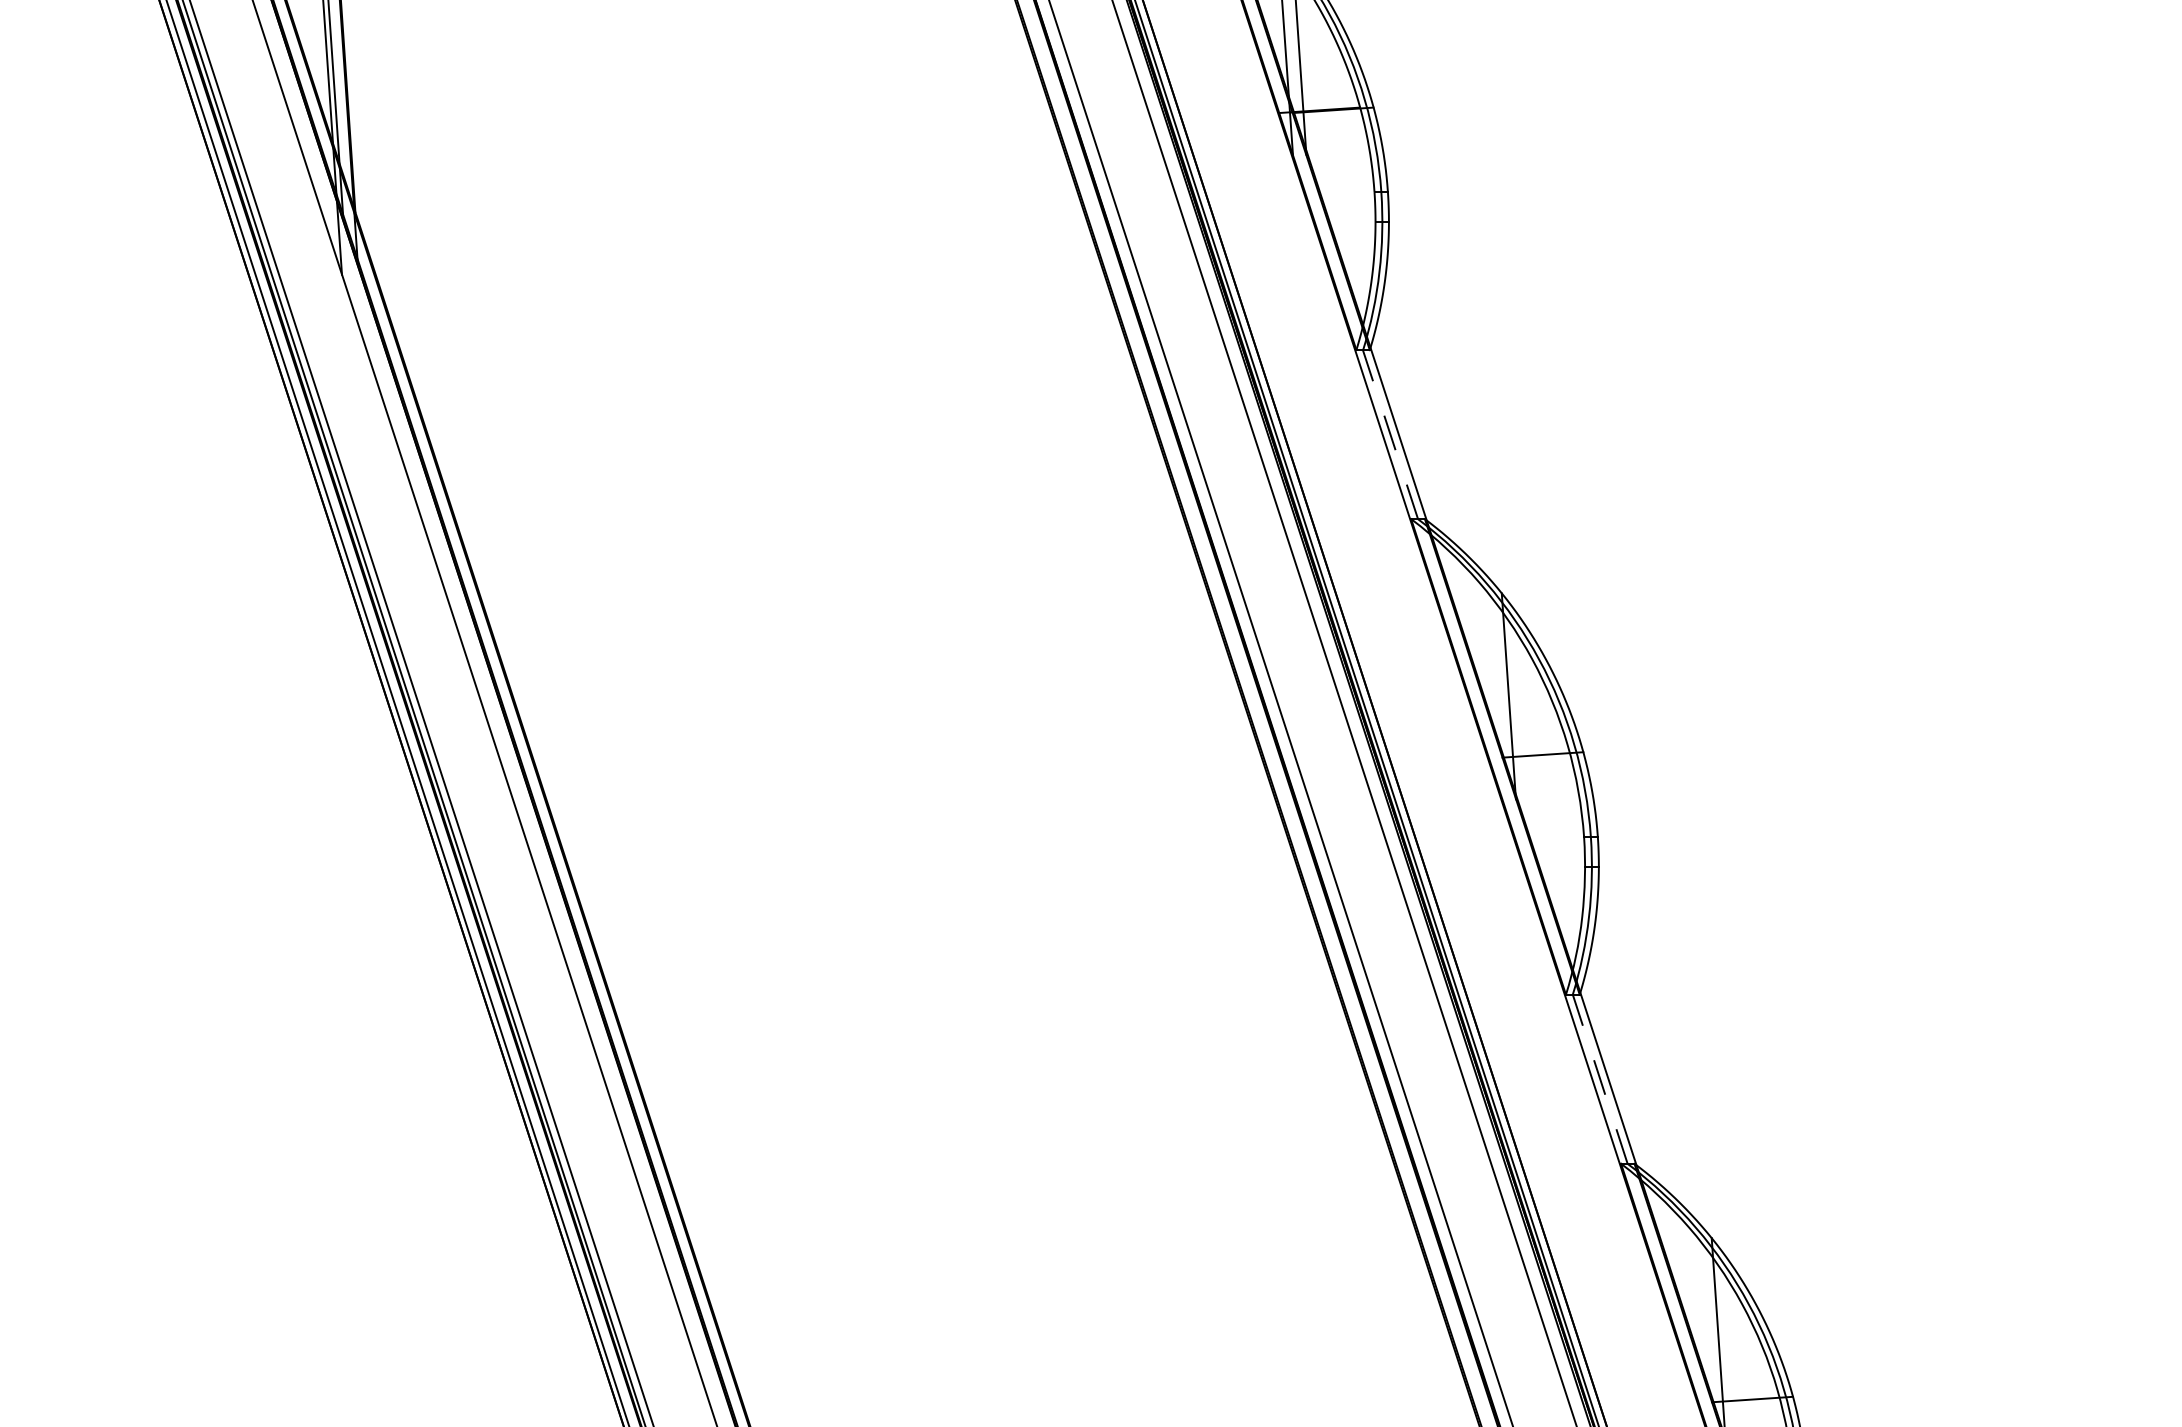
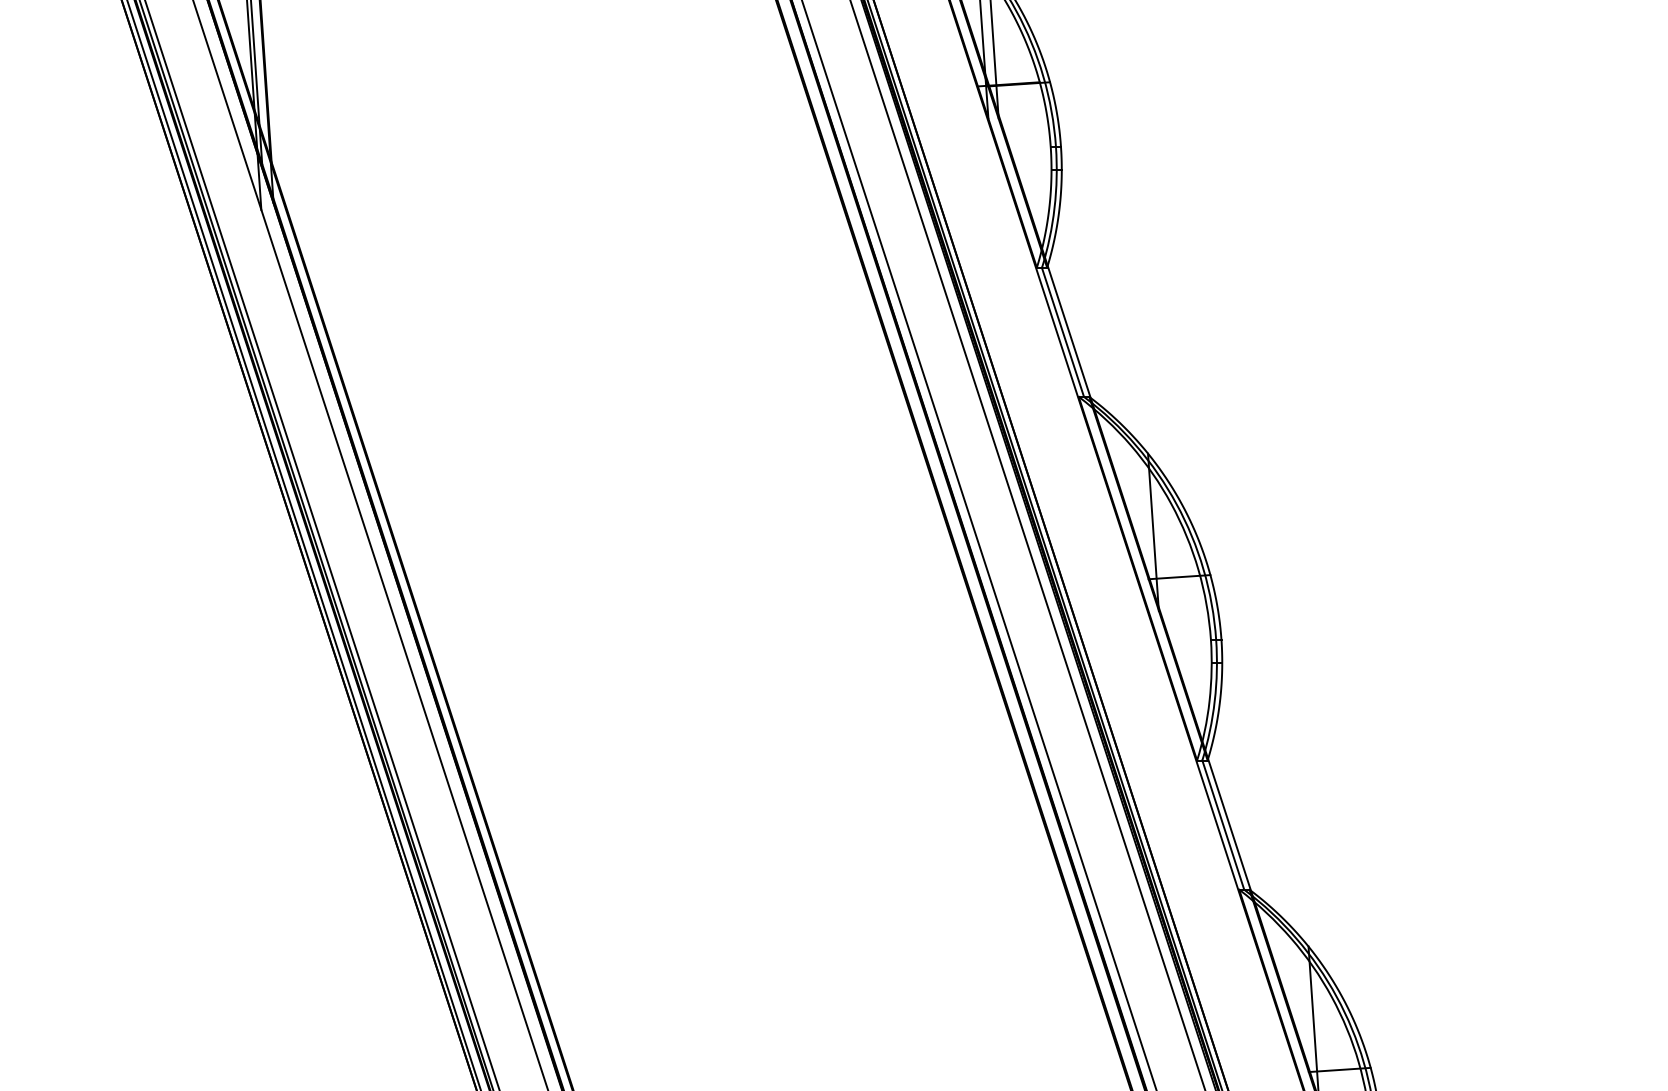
line: (1390, 434) -> (1062, 332), dashed -> solid
line: (1600, 1079) -> (1223, 825), dashed -> solid

